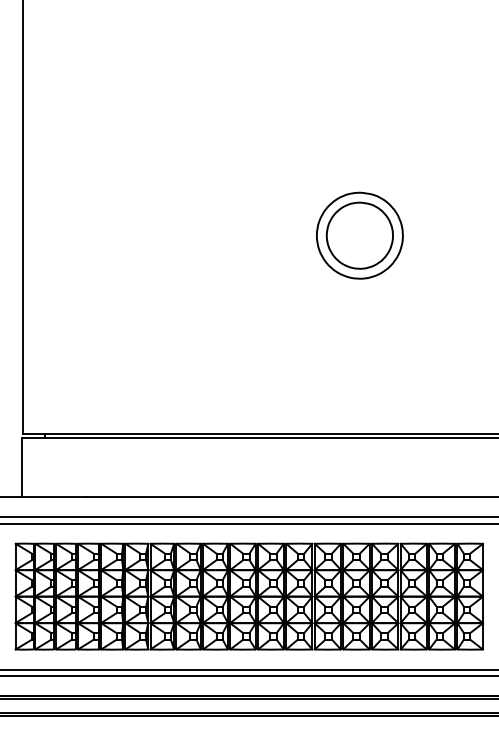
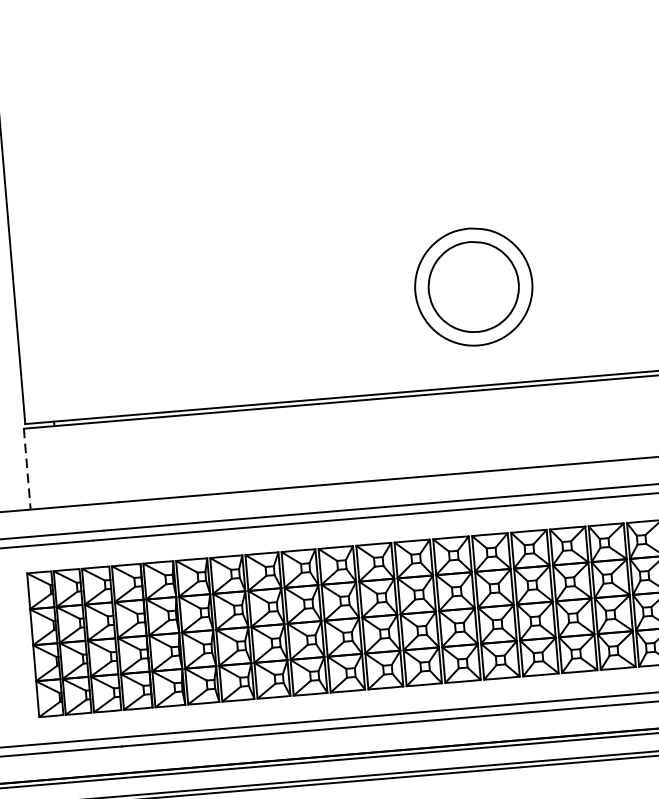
part: (359, 235) -> (473, 286), moved
line: (22, 467) -> (27, 469), solid -> dashed

